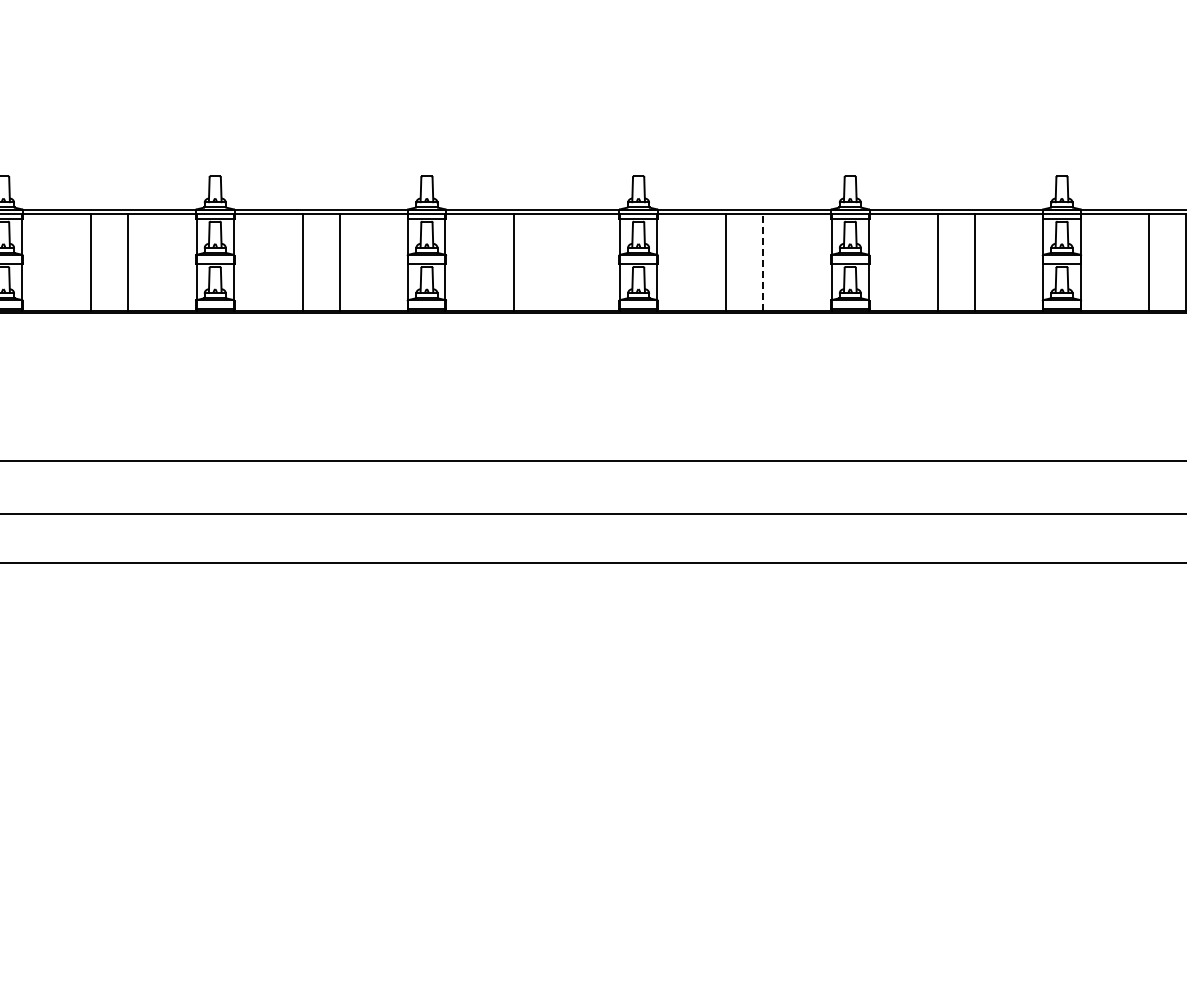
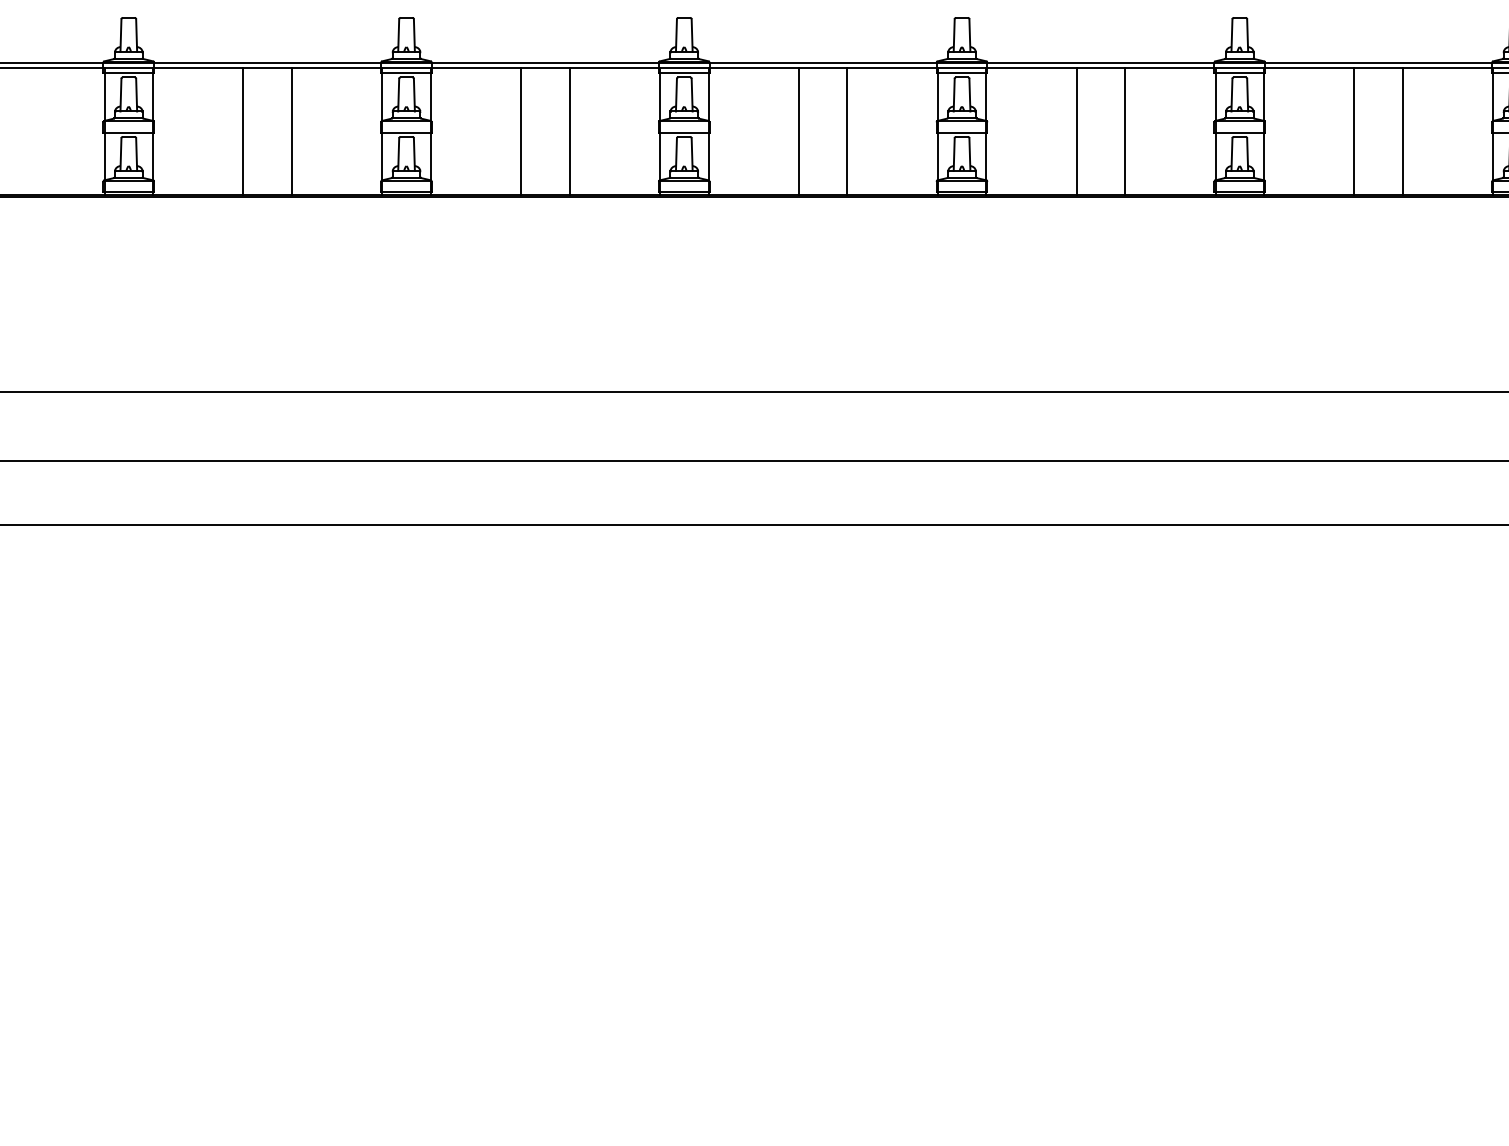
line: (551, 262) -> (847, 131), added
line: (762, 262) -> (1124, 131), dashed -> solid

